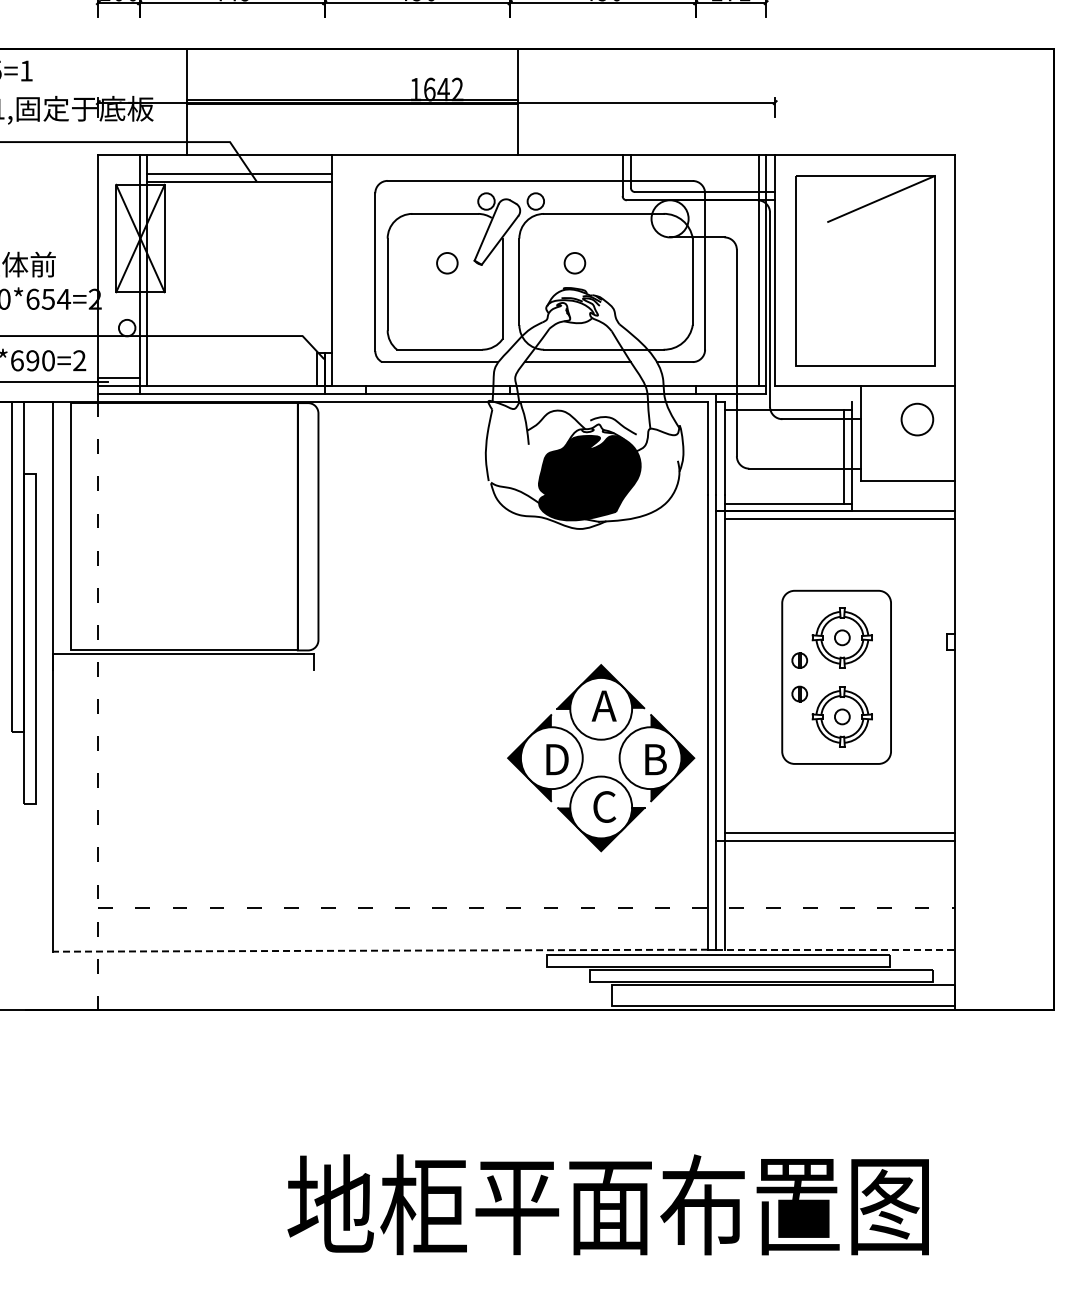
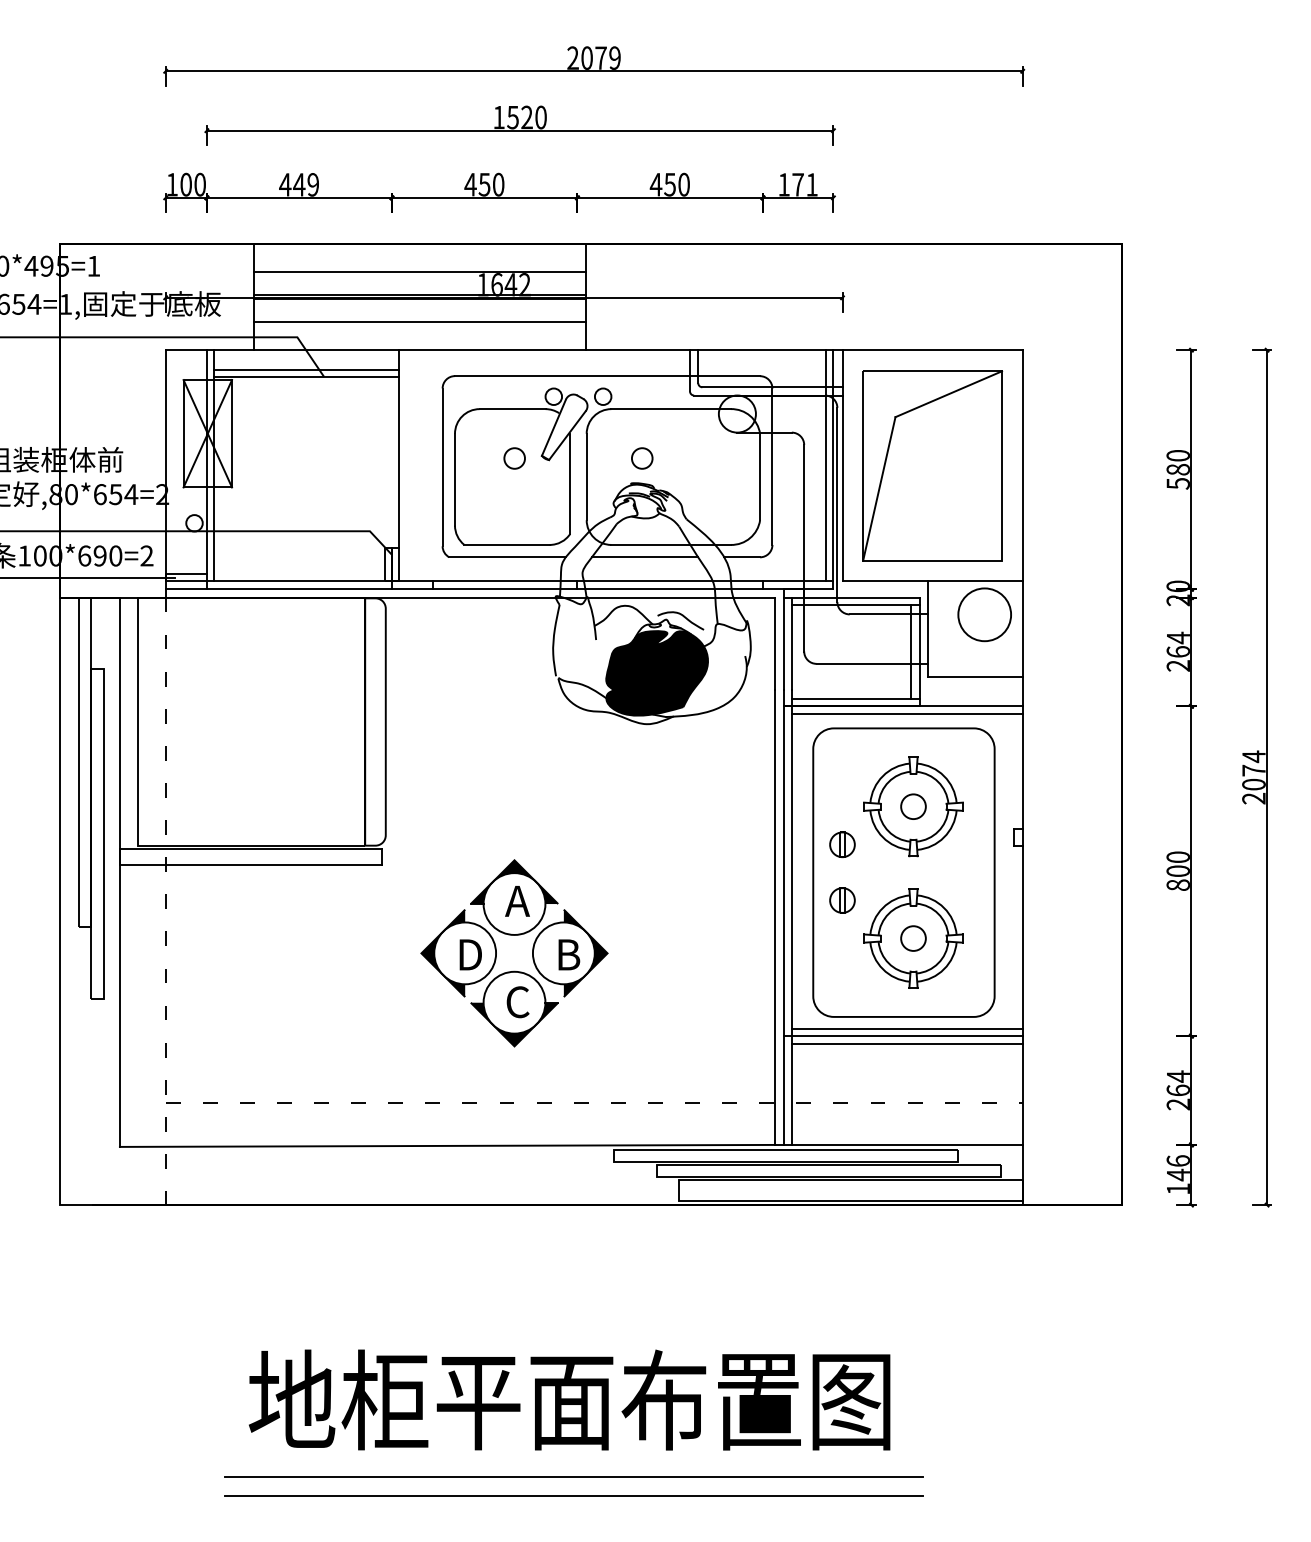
line: (352, 77) -> (419, 272), added
line: (352, 126) -> (419, 321), added
line: (812, 293) -> (879, 488), added
line: (788, 402) -> (855, 597), added
circle: (917, 419) -> (984, 614), size x1.67
line: (183, 670) -> (250, 865), added
part: (836, 677) -> (903, 872), size x1.67
part: (601, 775) -> (514, 970), moved
line: (839, 848) -> (906, 1043), added
line: (836, 949) -> (903, 1144), dashed -> solid
line: (380, 950) -> (447, 1145), dashed -> solid
text: (608, 1204) -> (569, 1399), moved
line: (506, 1282) -> (573, 1477), added
line: (506, 1300) -> (573, 1495), added

